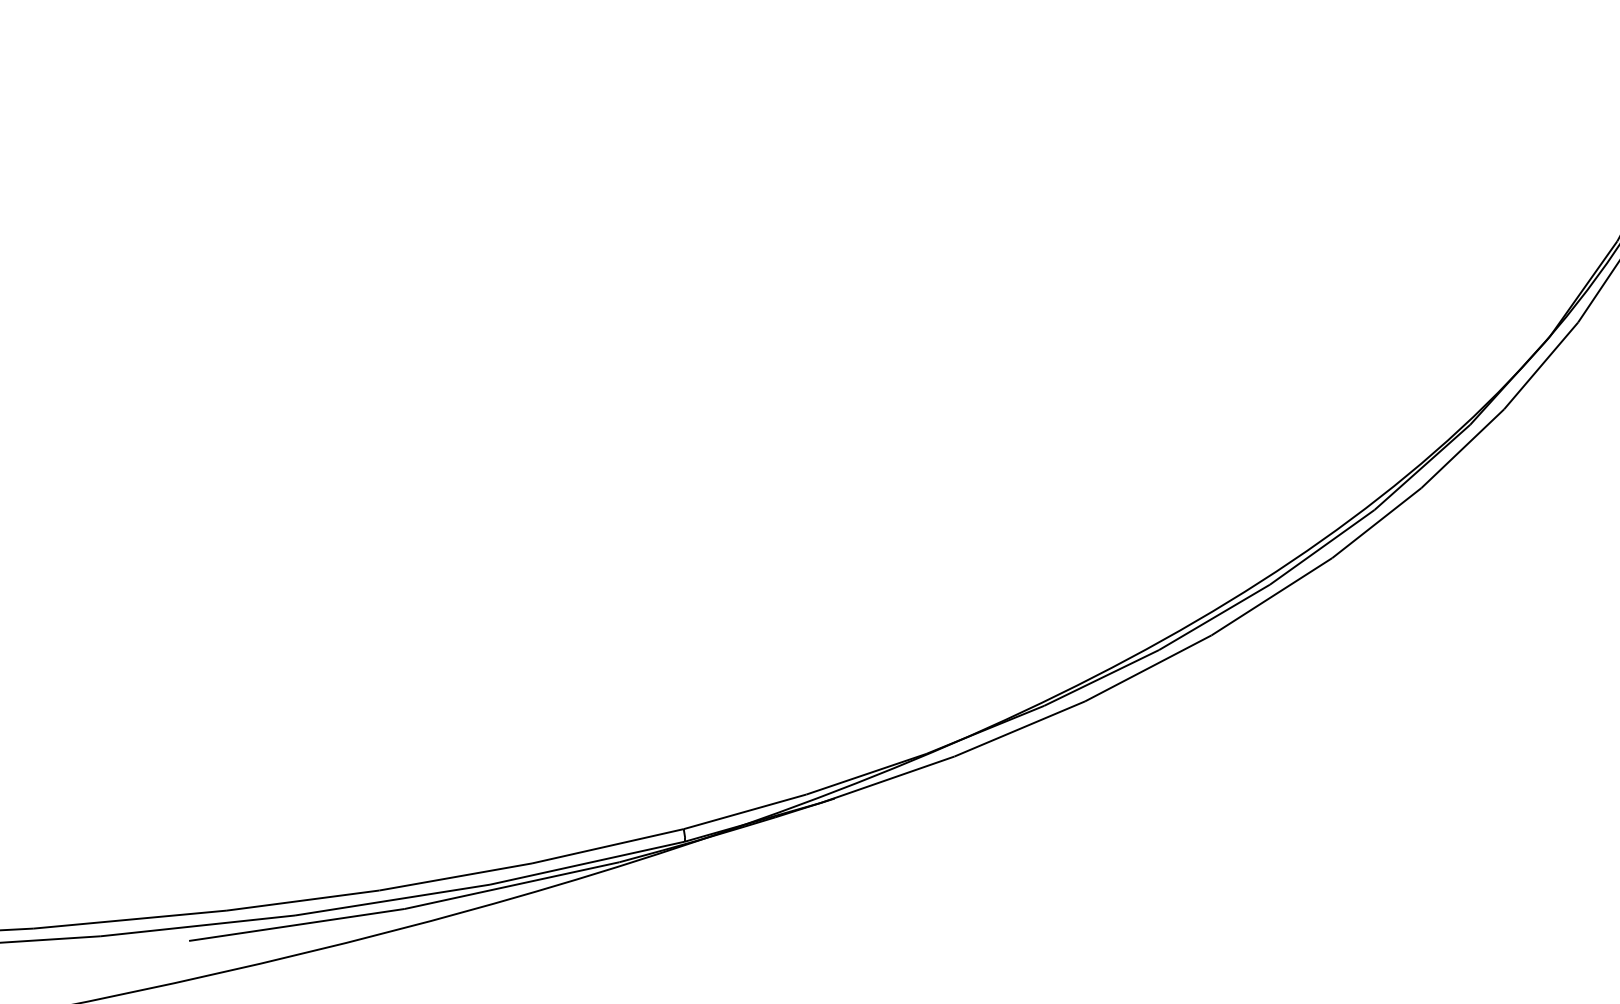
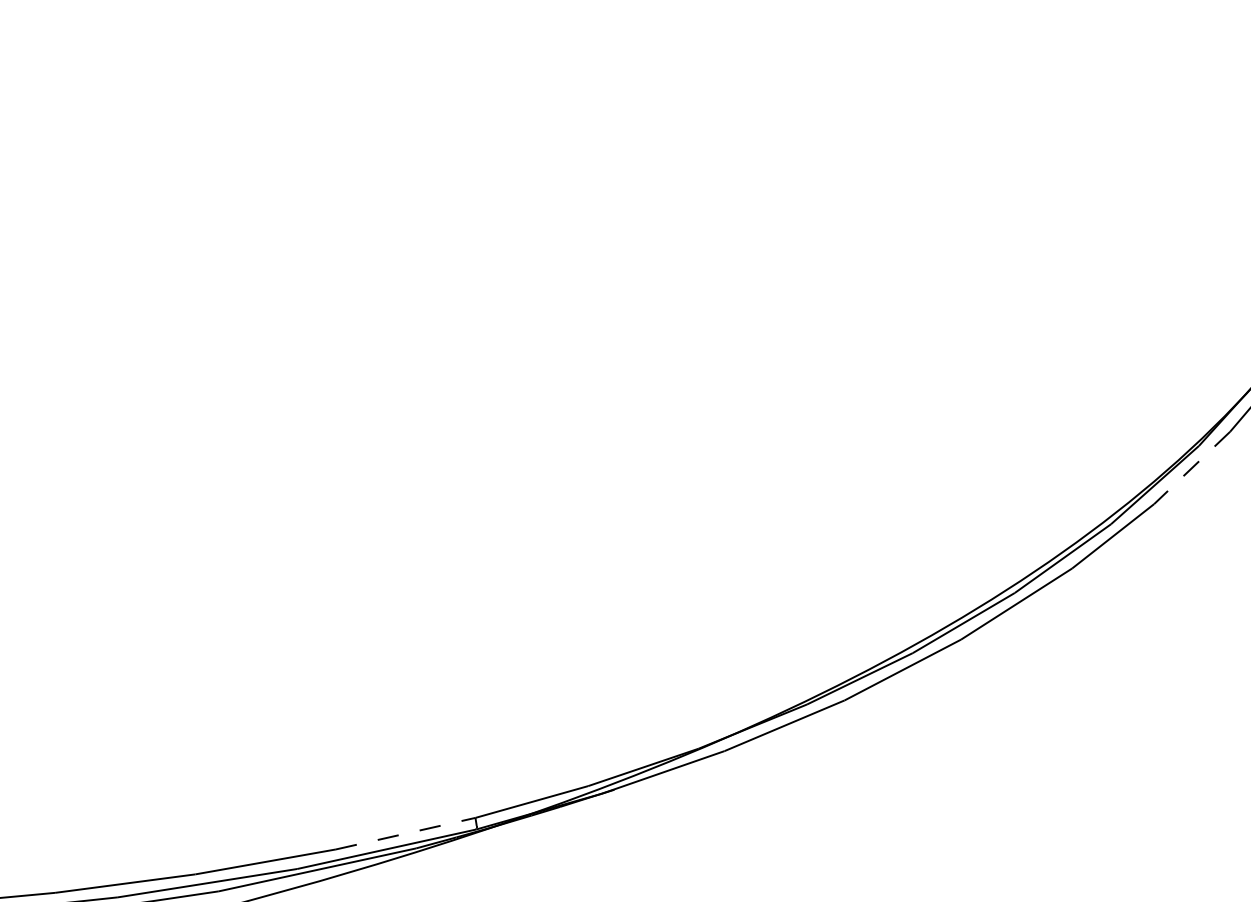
line: (1462, 449) -> (1191, 468), solid -> dashed
line: (607, 846) -> (405, 833), solid -> dashed

